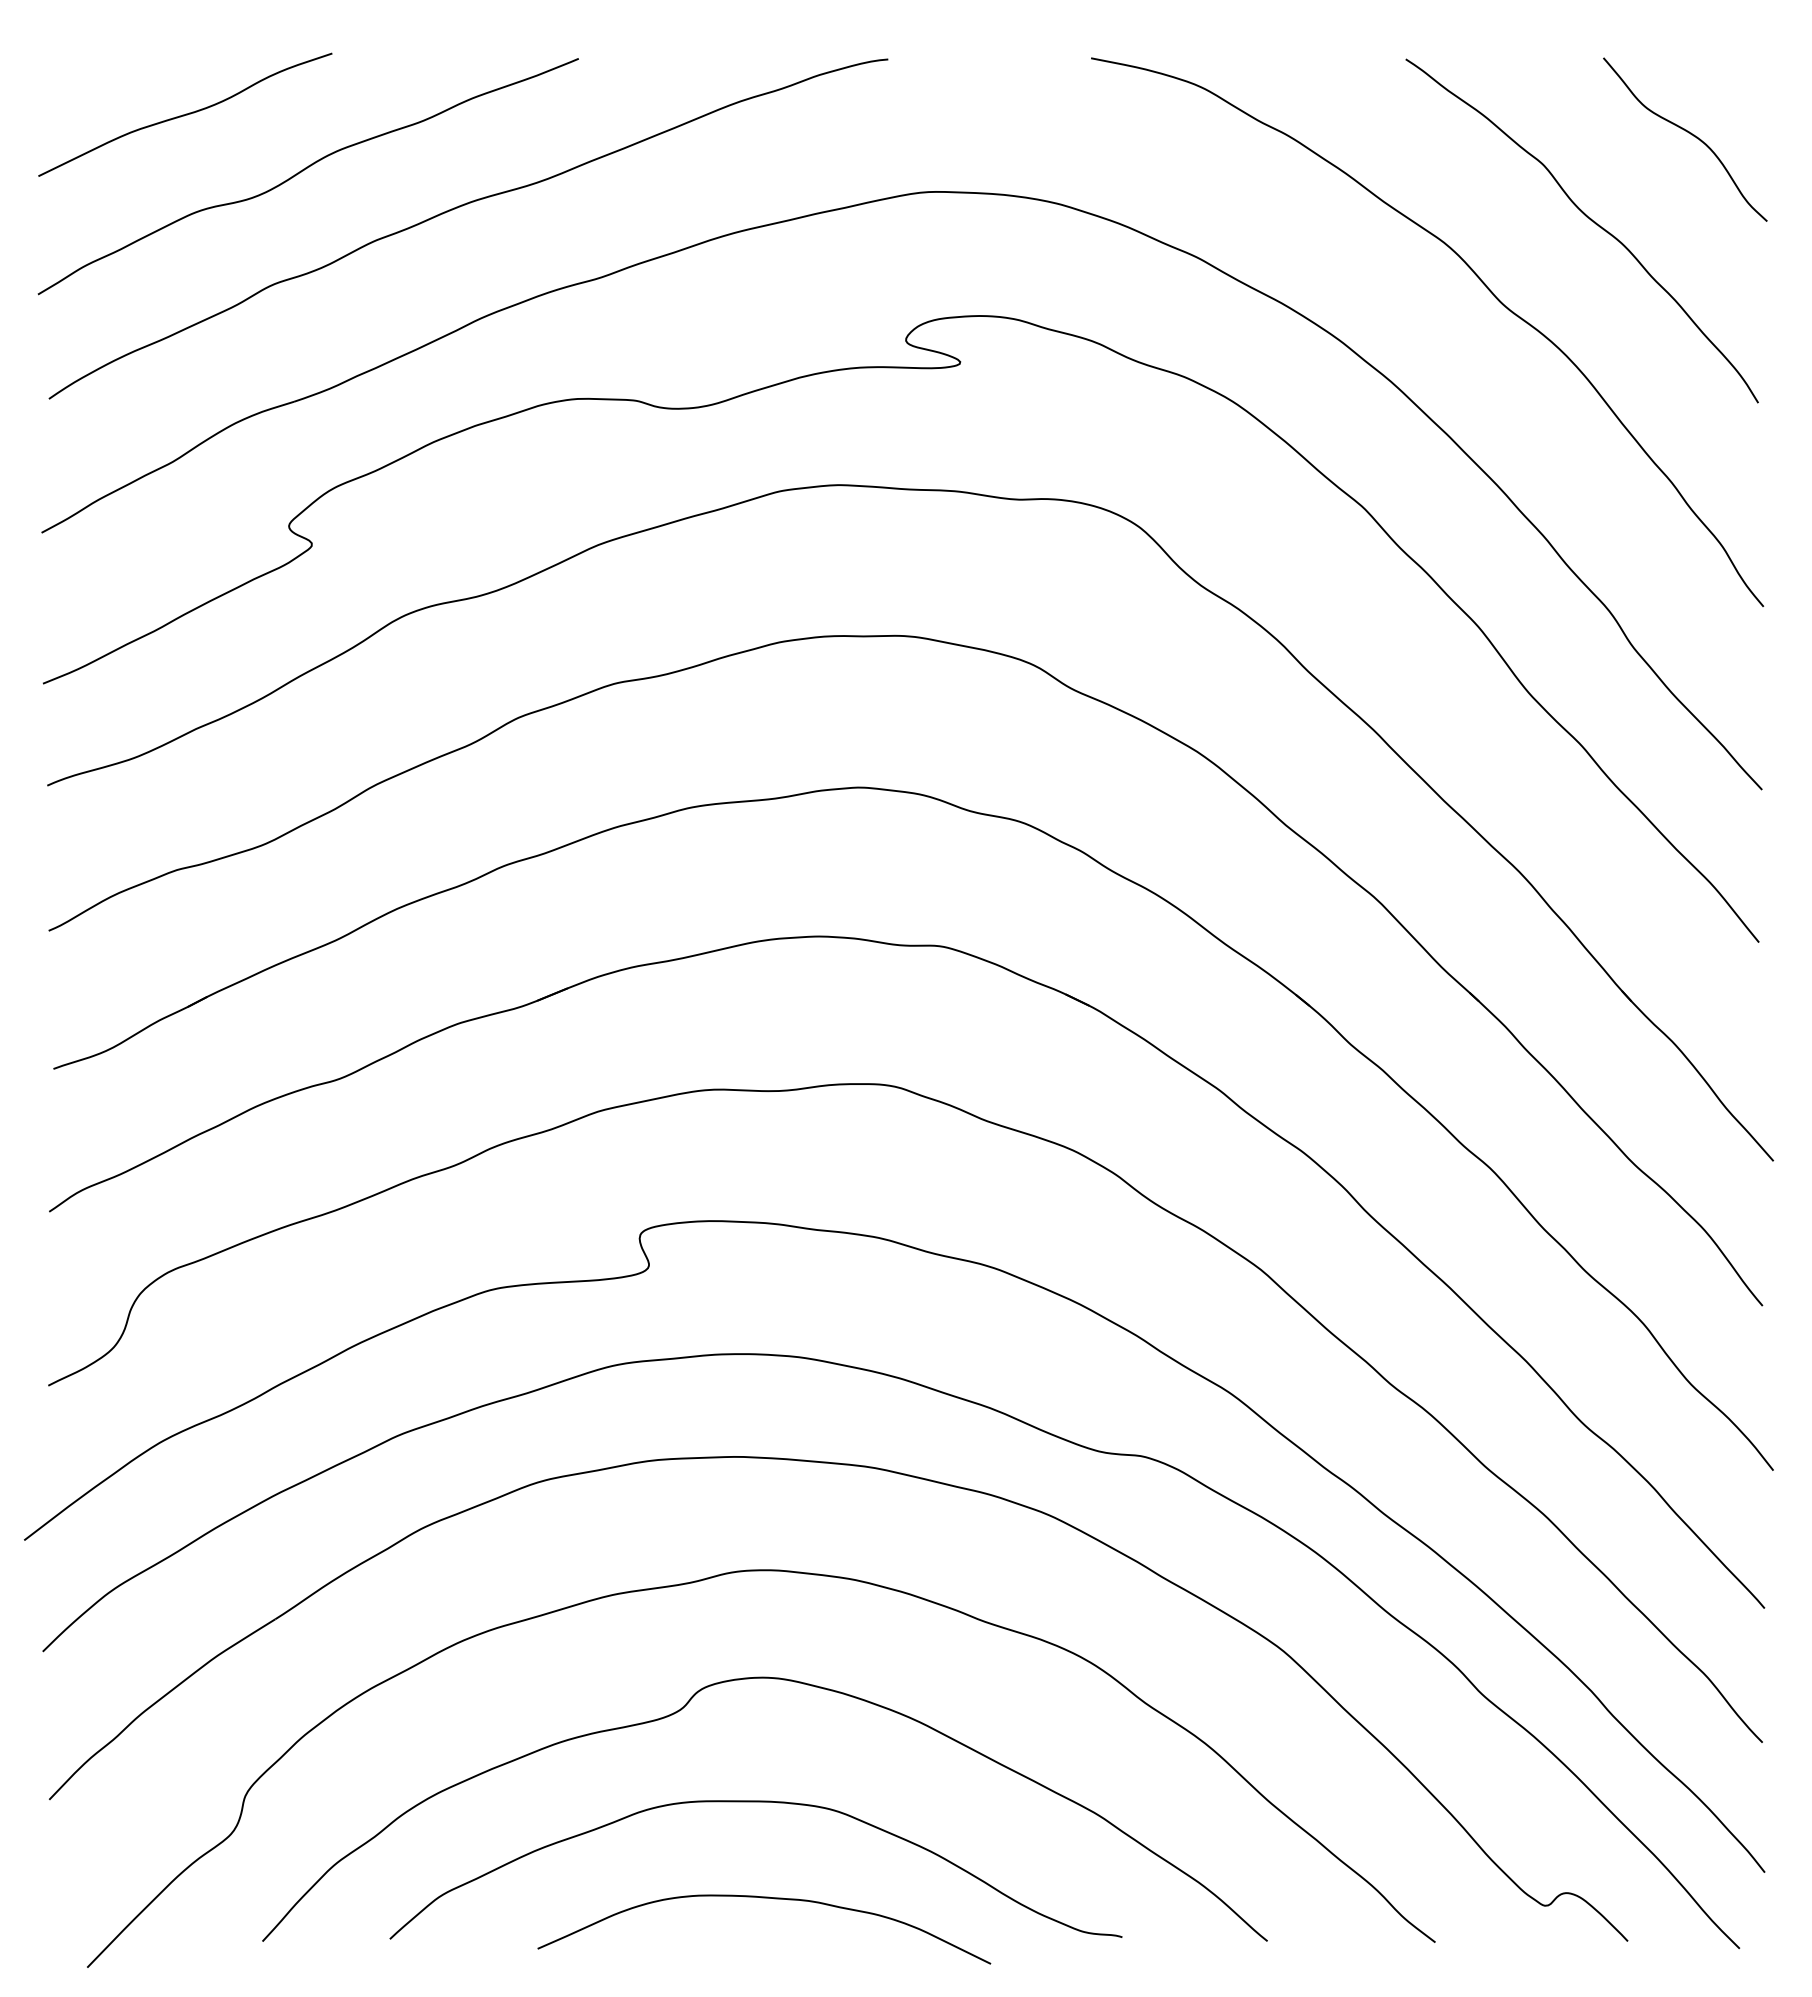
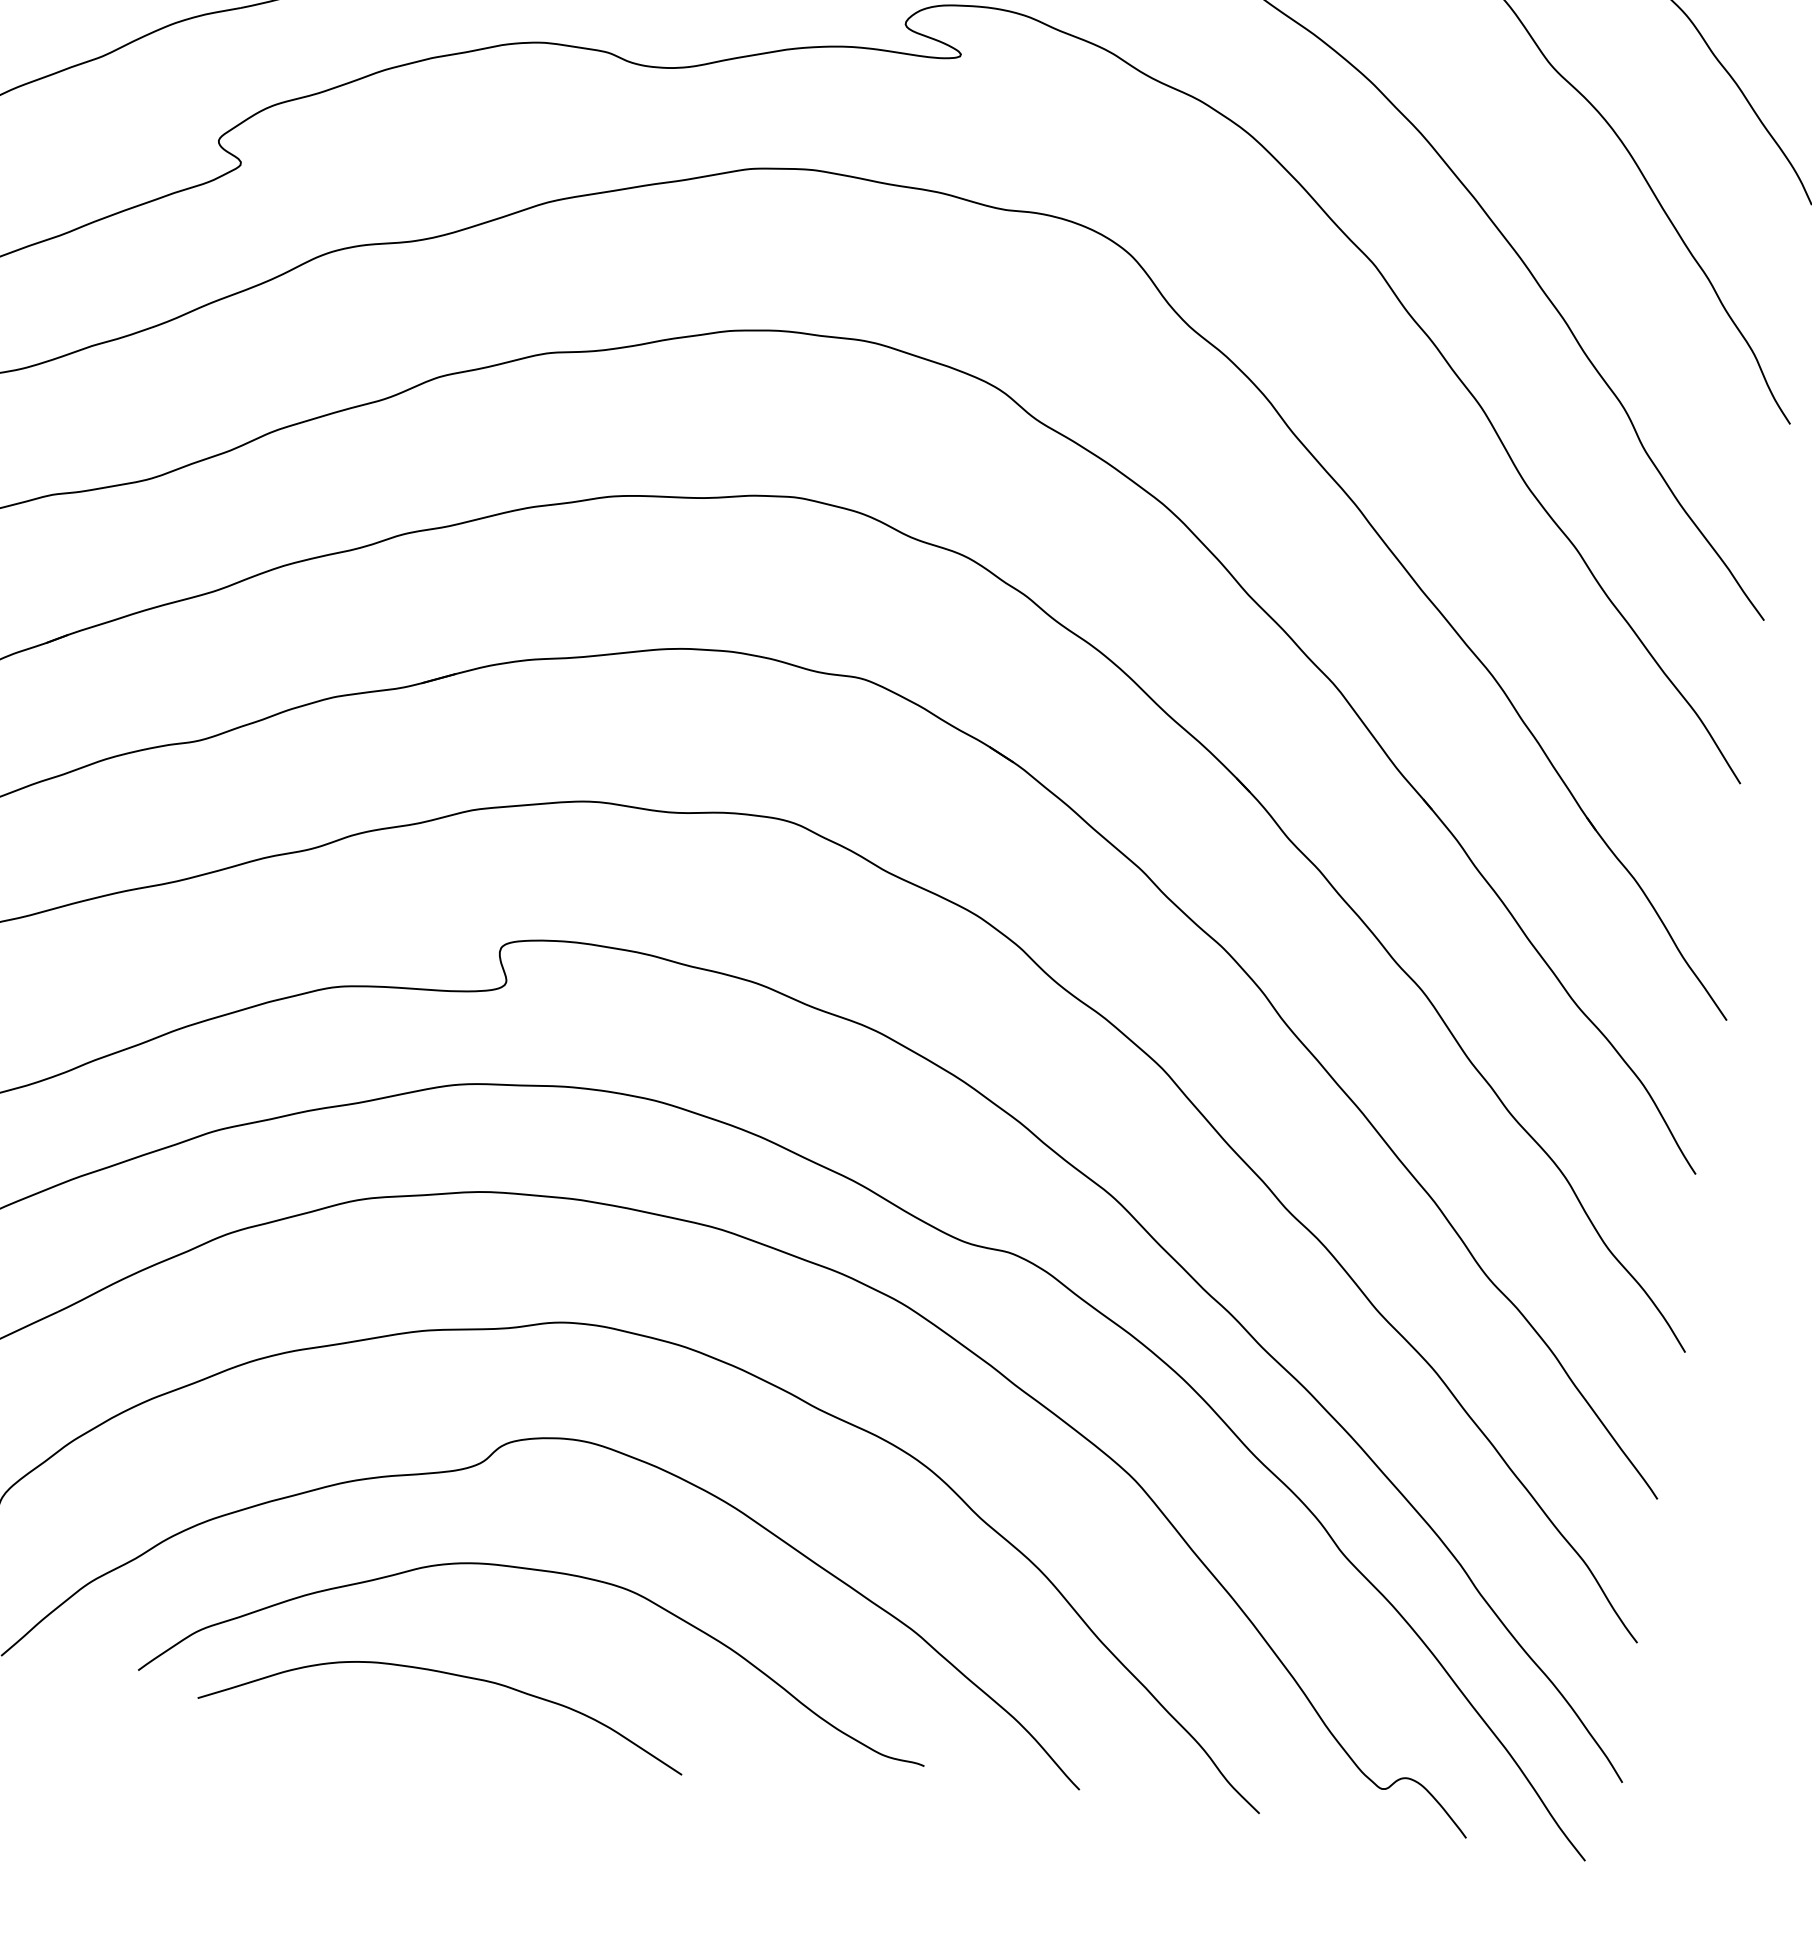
curve: (764, 1898) -> (447, 1674), moved

